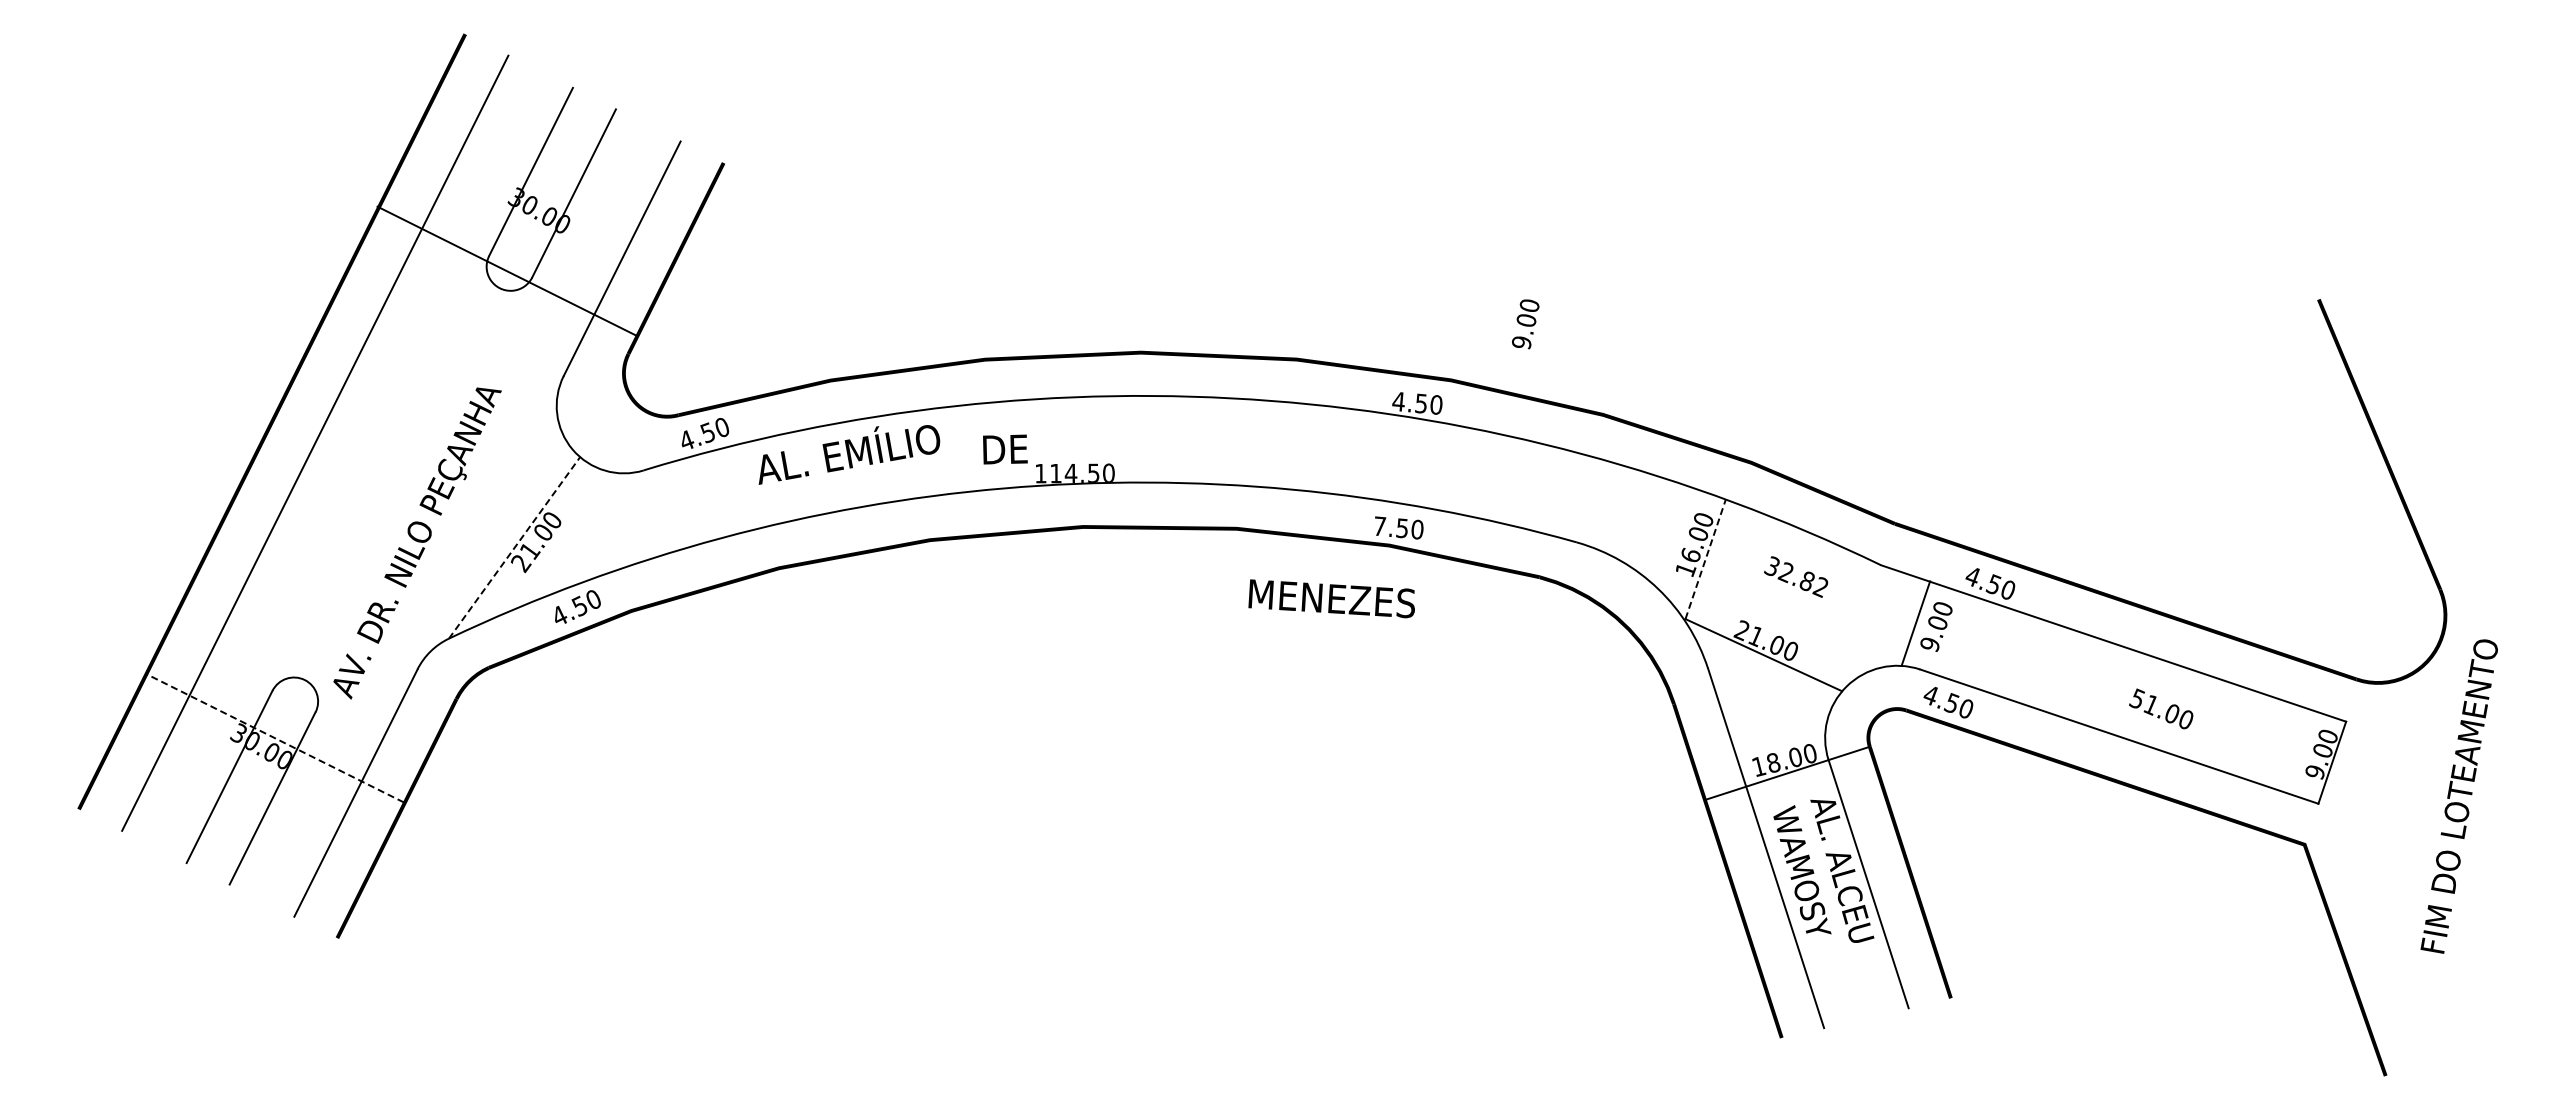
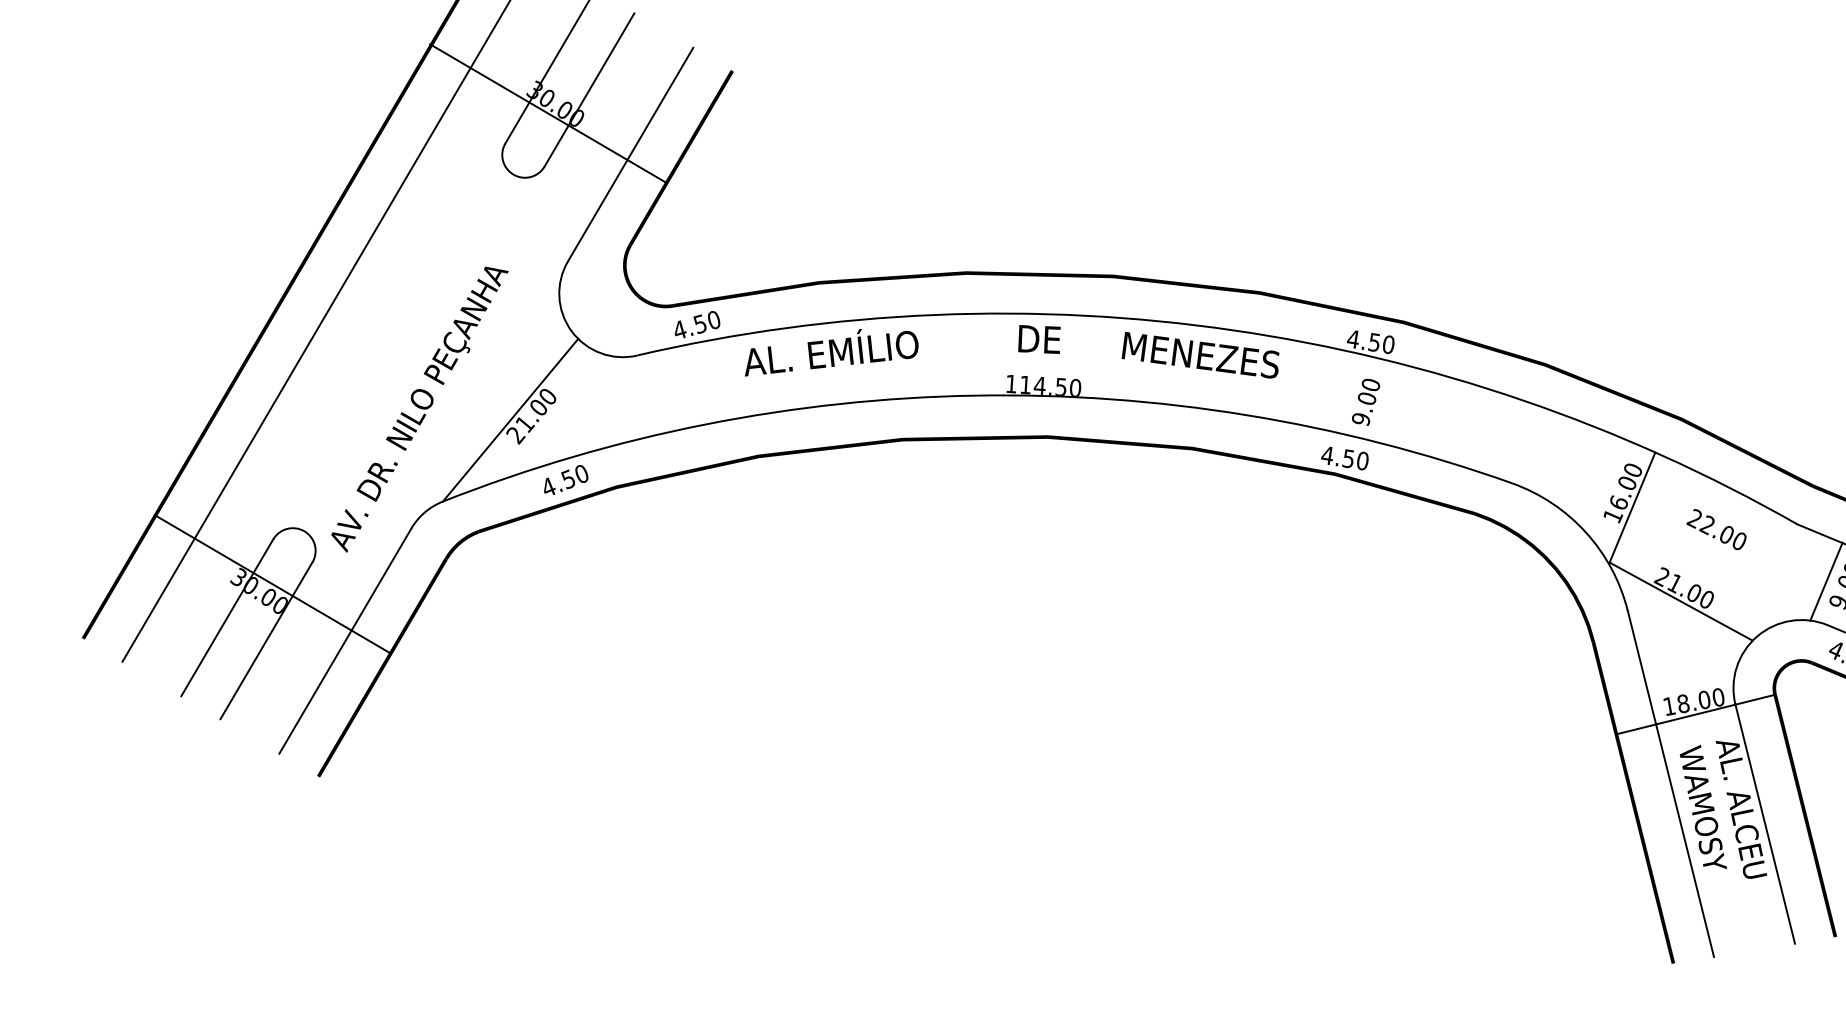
line: (506, 270) -> (547, 112), moved
text: (1525, 324) -> (1365, 402), moved
text: (1005, 449) -> (1039, 339), moved
text: (1379, 526) -> (1327, 455), 7.50 -> 4.50
line: (514, 547) -> (510, 419), dashed -> solid
line: (1705, 558) -> (1632, 506), dashed -> solid
text: (1795, 576) -> (1716, 529), 32.82 -> 22.00
text: (1331, 598) -> (1200, 355), moved
line: (274, 737) -> (272, 583), dashed -> solid

